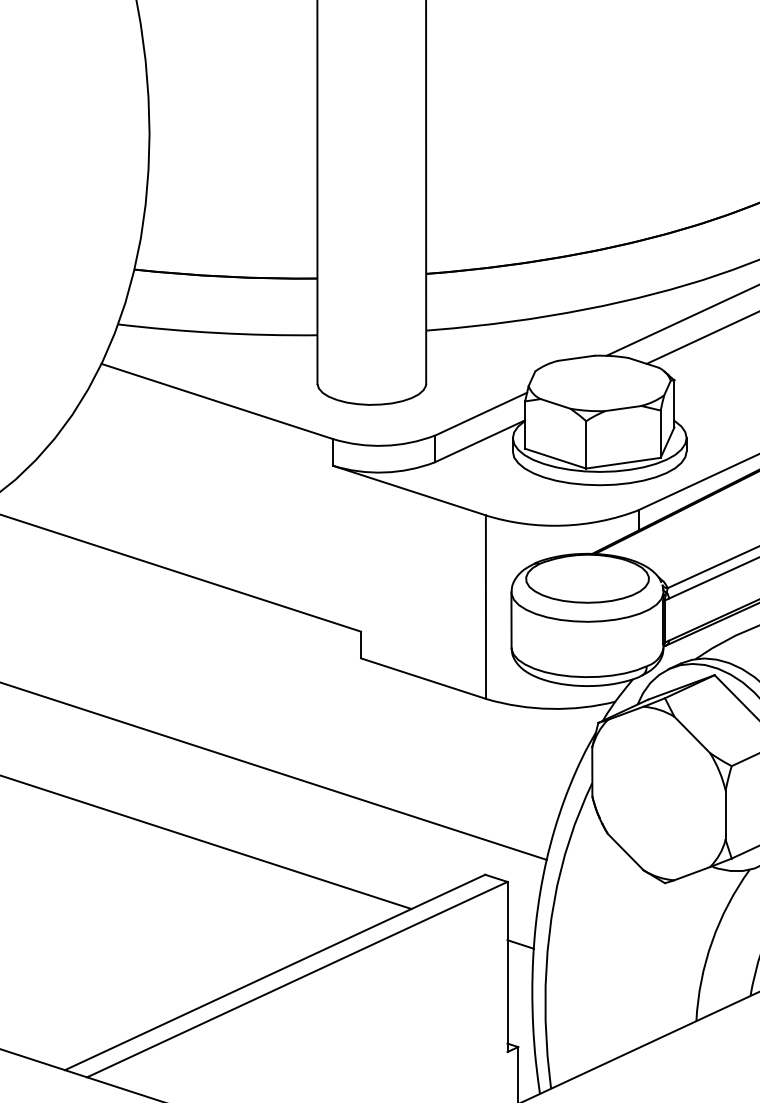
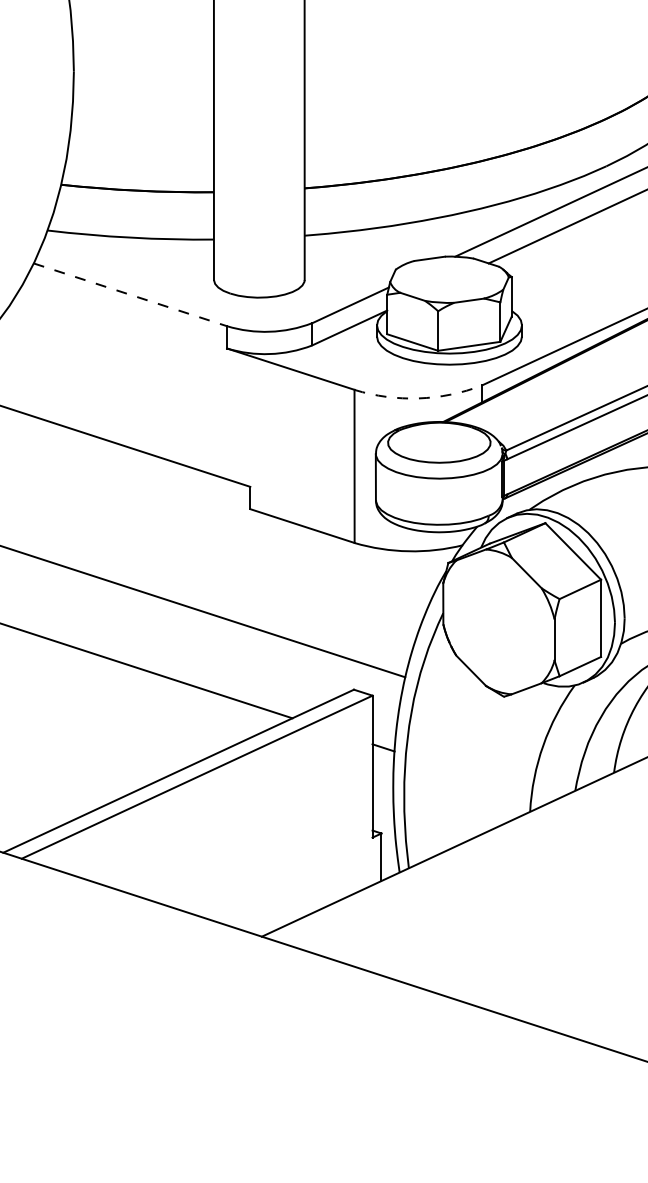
line: (217, 401) -> (130, 294), solid -> dashed
arc: (562, 525) -> (418, 398), solid -> dashed

